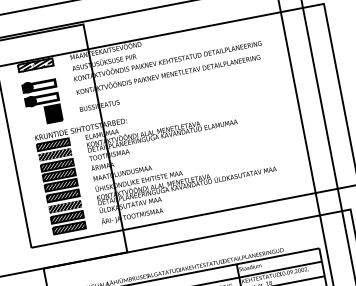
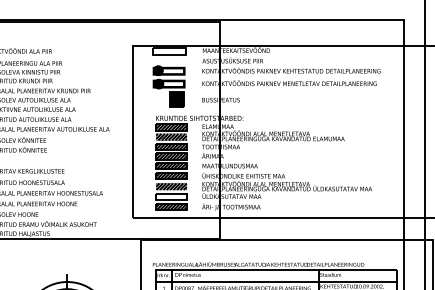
hatch: (35, 65) -> (169, 51), removed
hatch: (67, 217) -> (171, 196), removed

